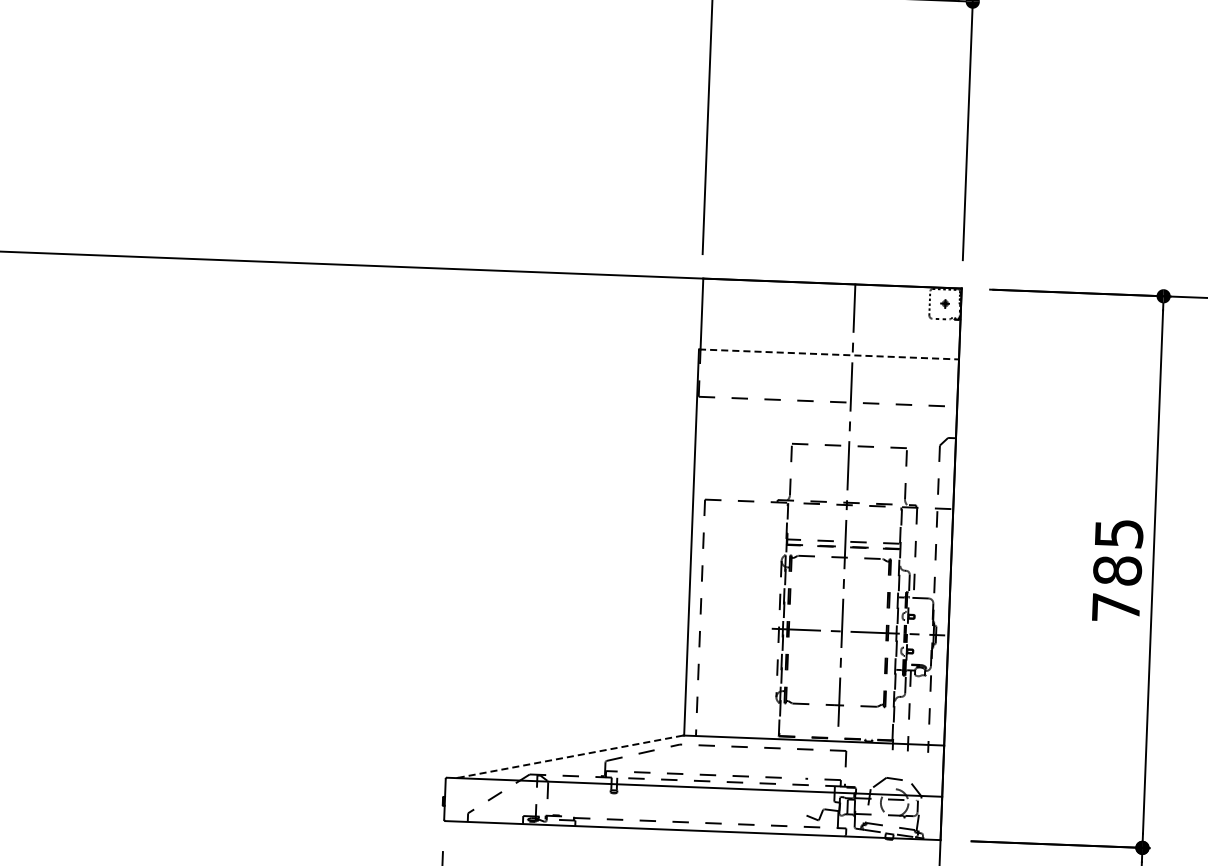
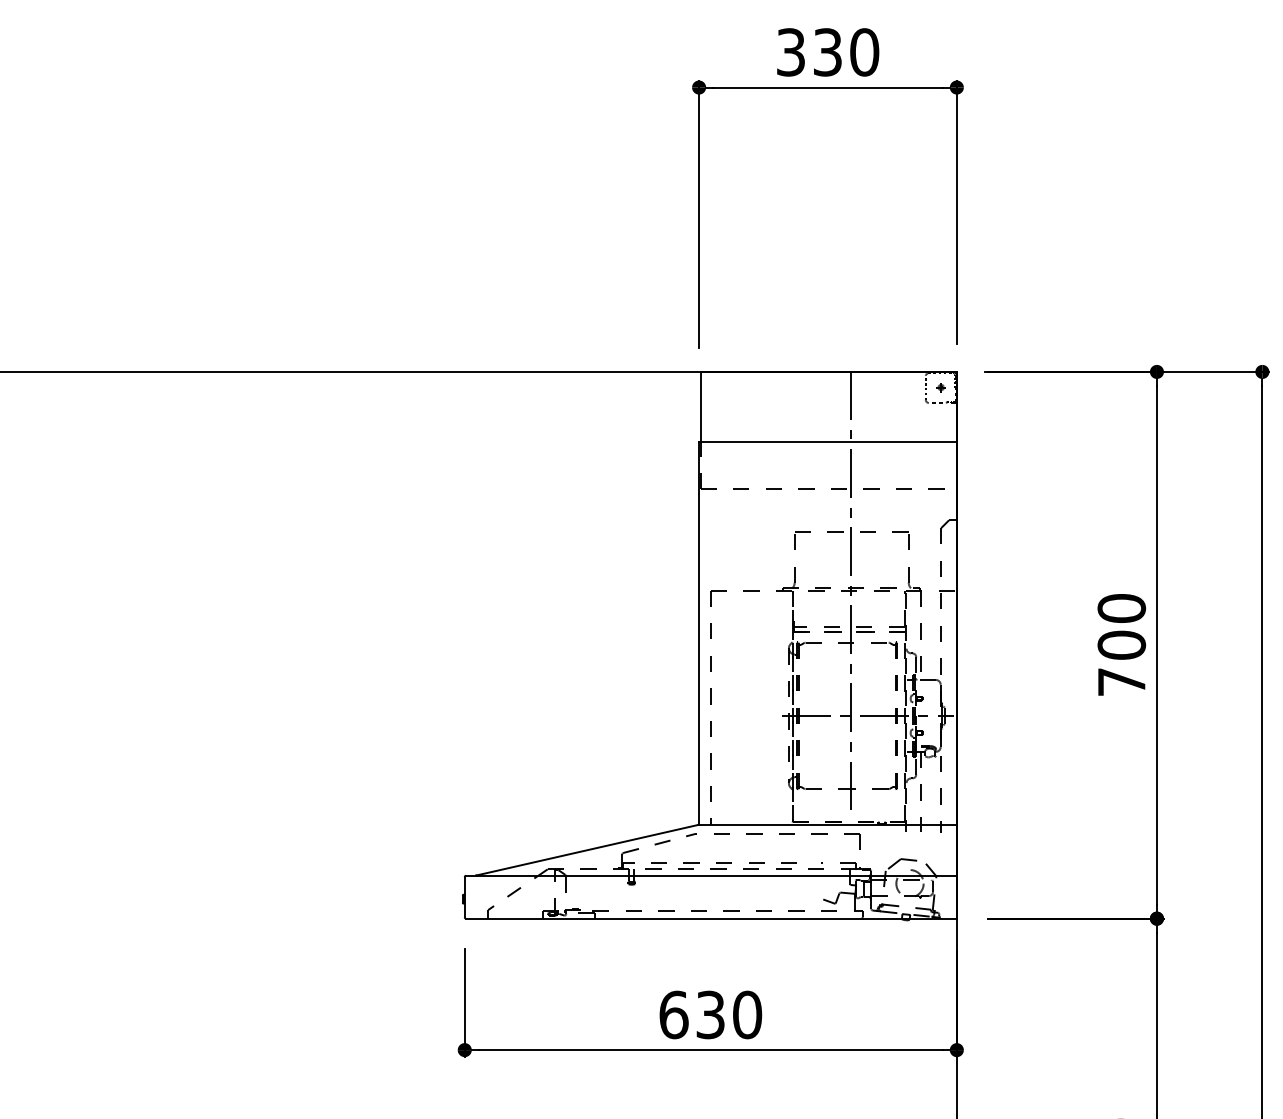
line: (828, 354) -> (827, 442), dashed -> solid
text: (1118, 551) -> (1121, 626), 785 -> 700
line: (570, 757) -> (587, 850), dashed -> solid

